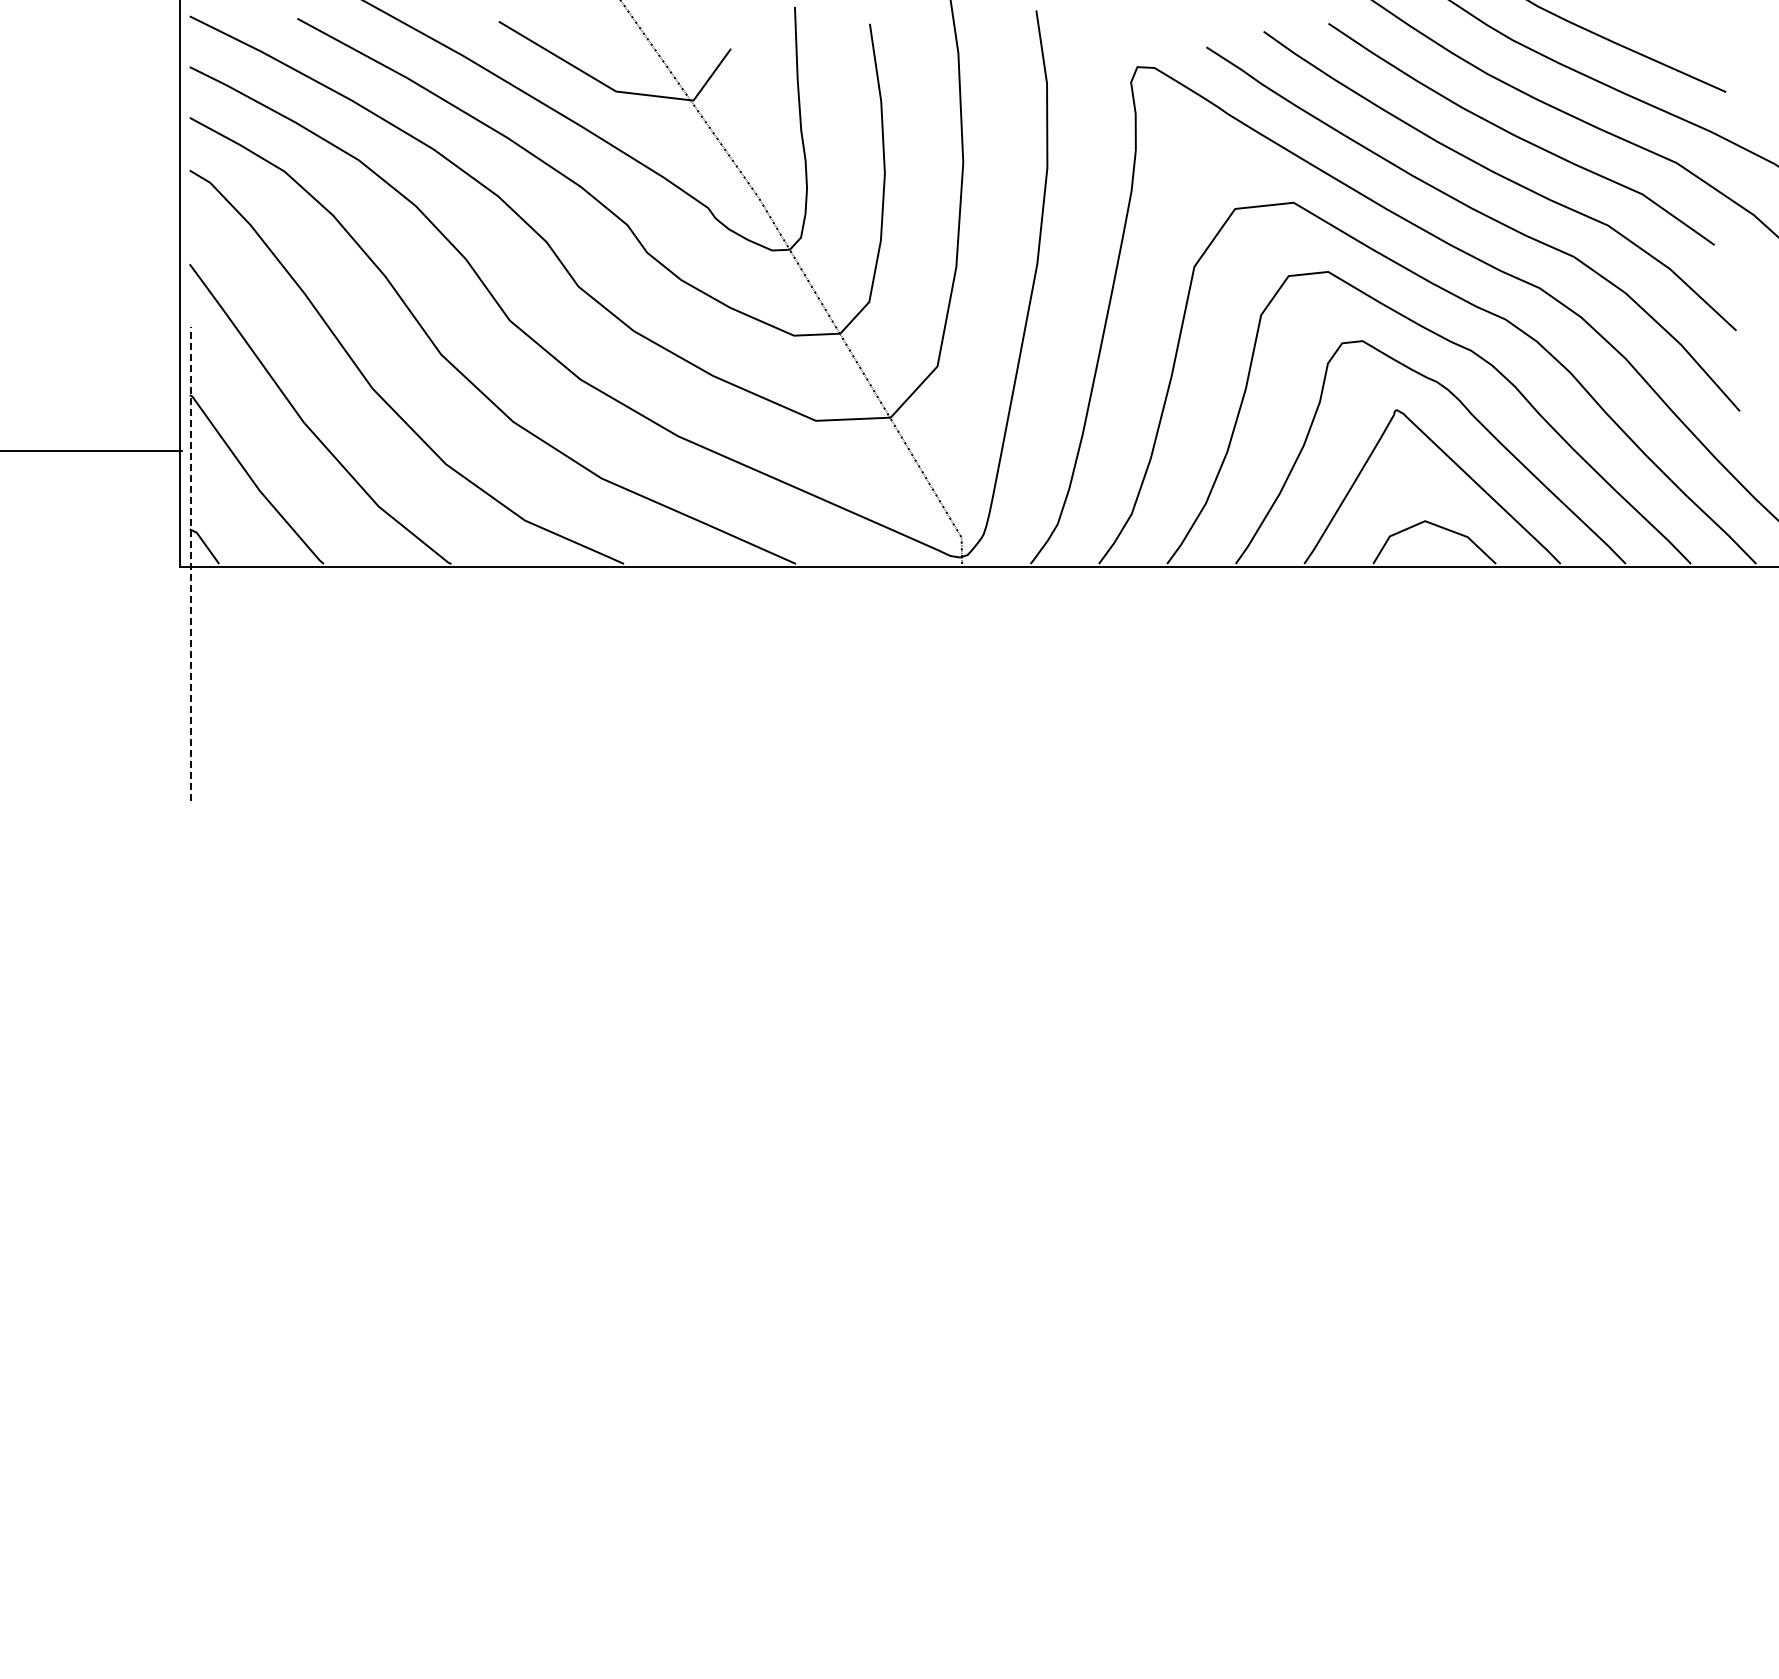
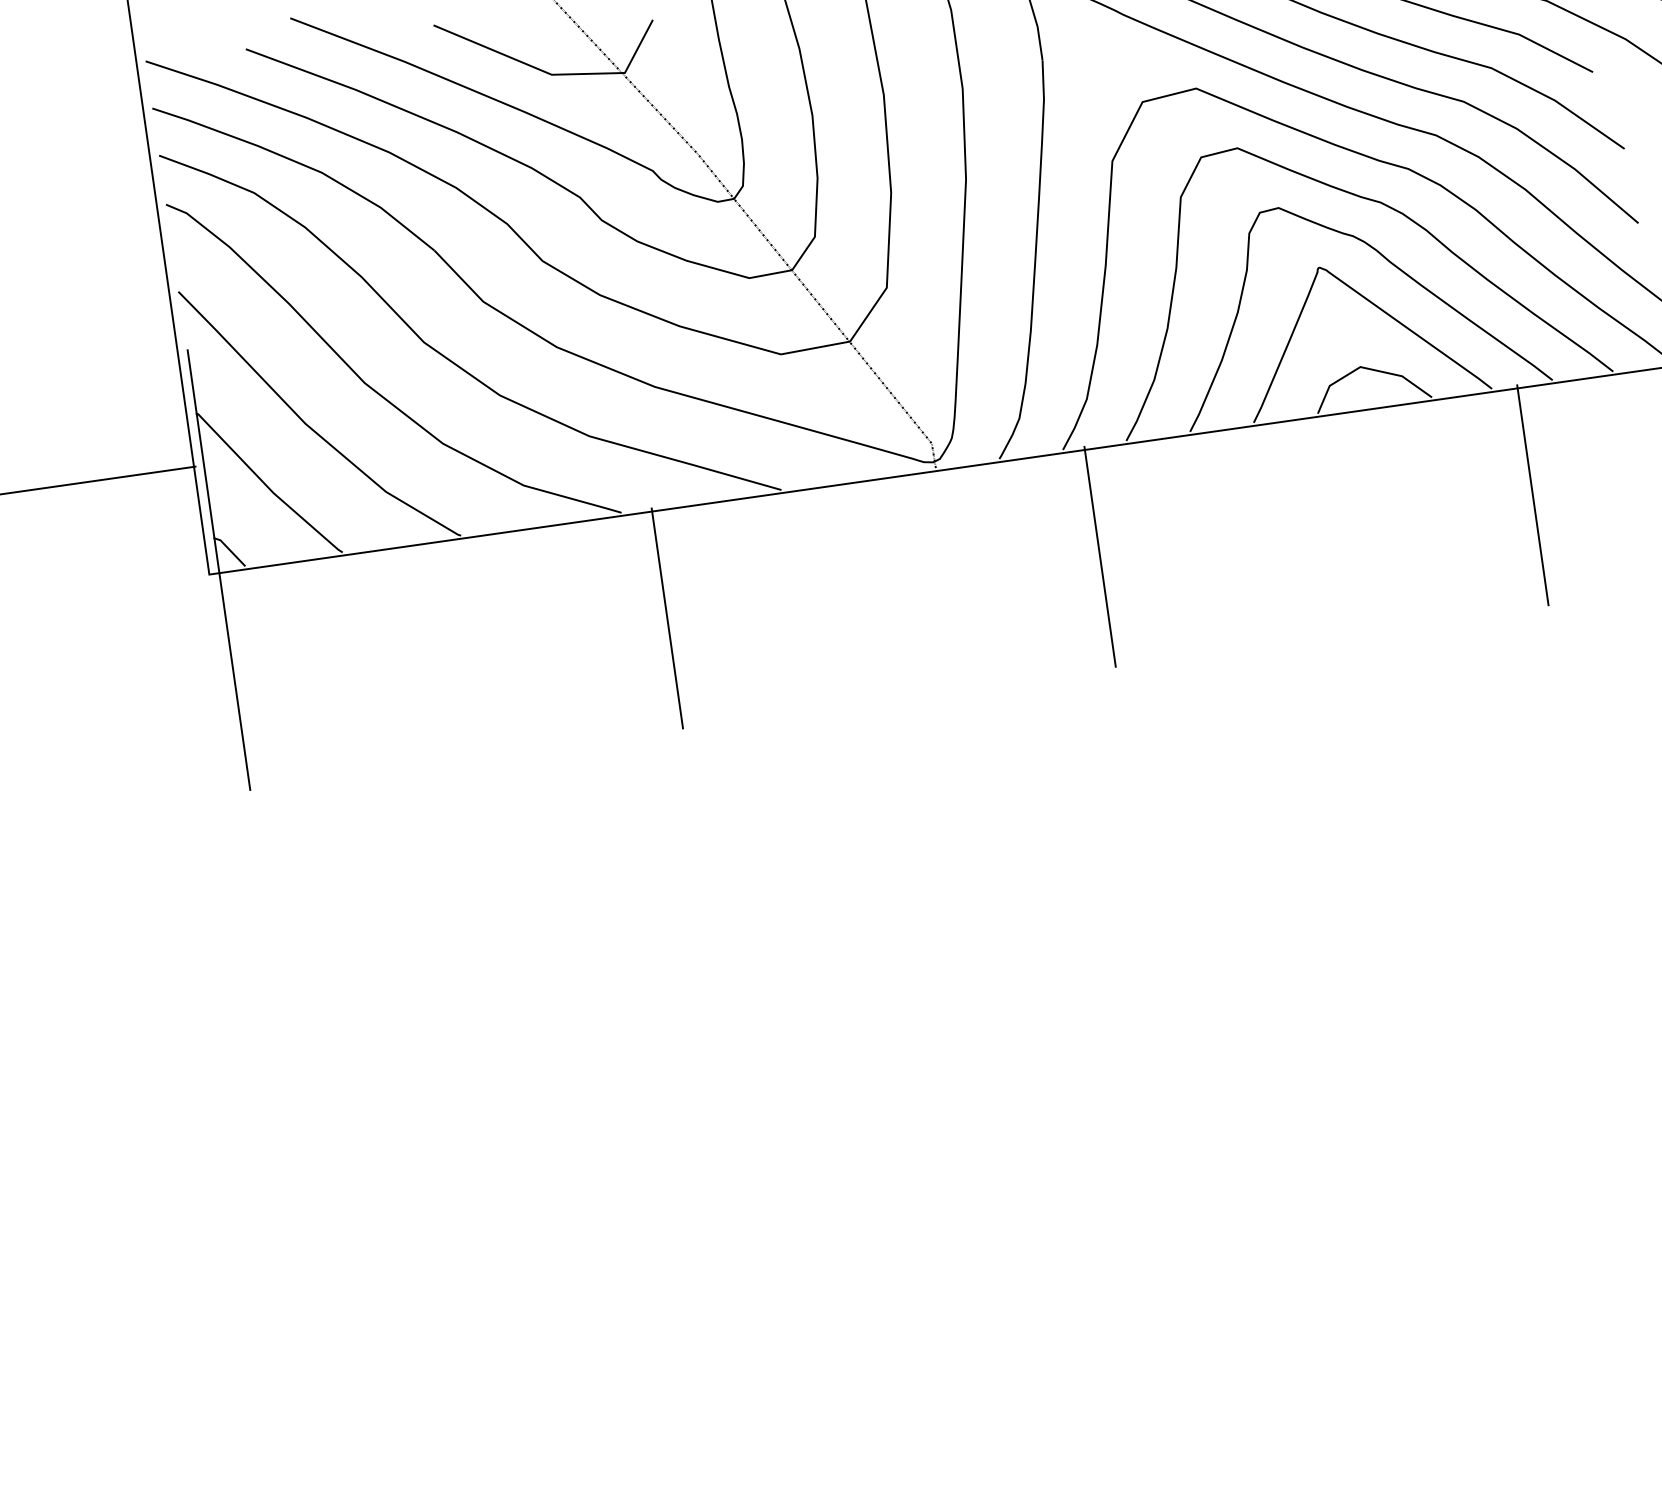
line: (190, 563) -> (218, 569), dashed -> solid
line: (656, 681) -> (667, 617), added
line: (1122, 681) -> (1100, 556), added
line: (1587, 681) -> (1532, 494), added

